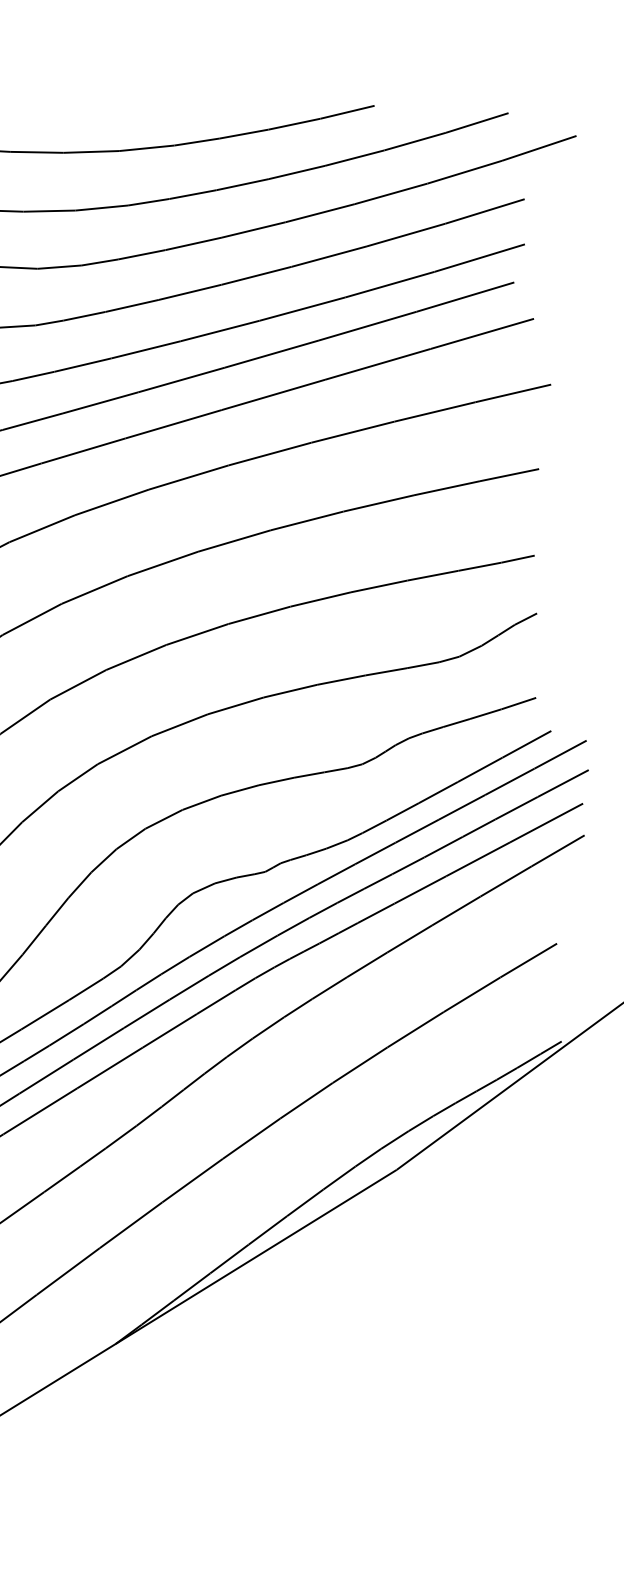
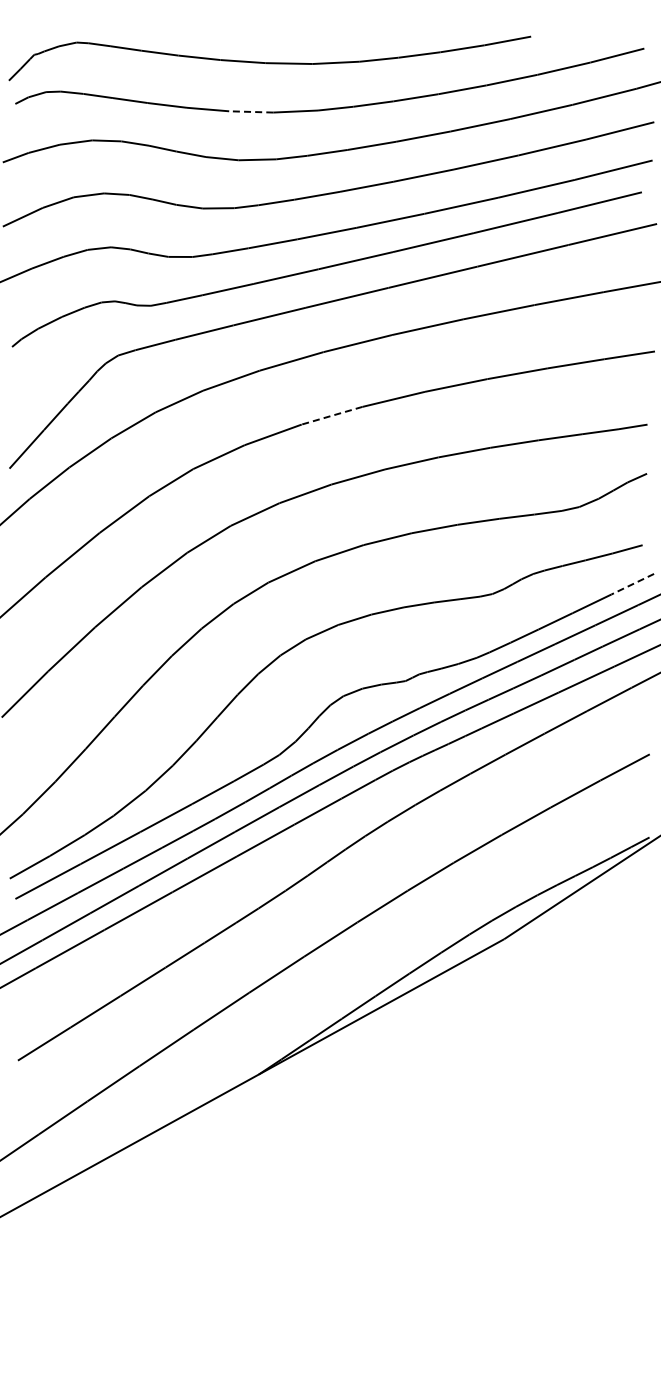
line: (48, 210) -> (250, 111), solid -> dashed
line: (163, 563) -> (332, 415), solid -> dashed
line: (526, 744) -> (632, 584), solid -> dashed

